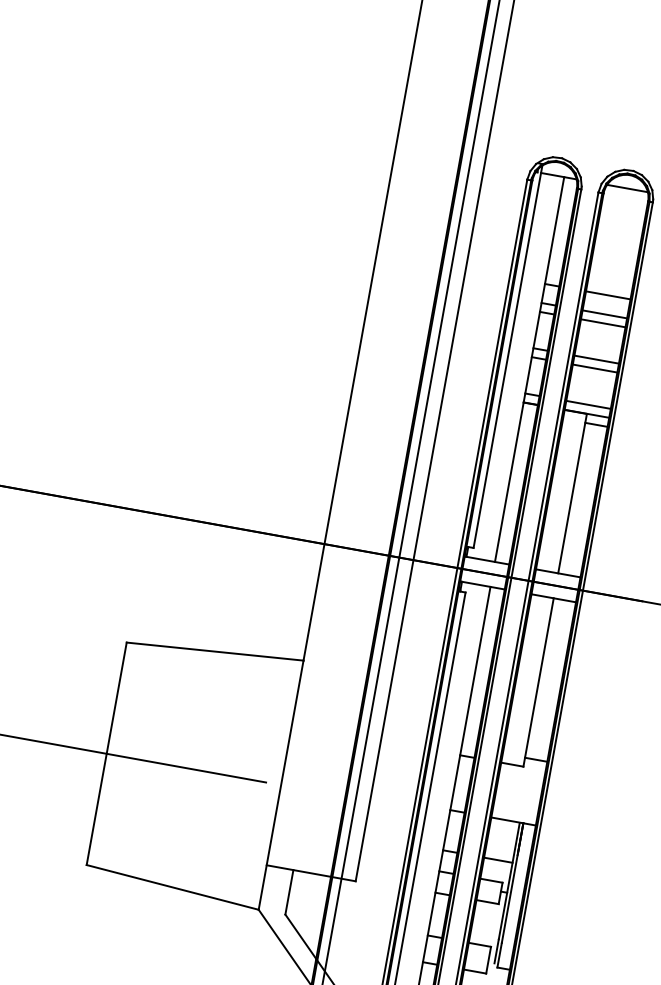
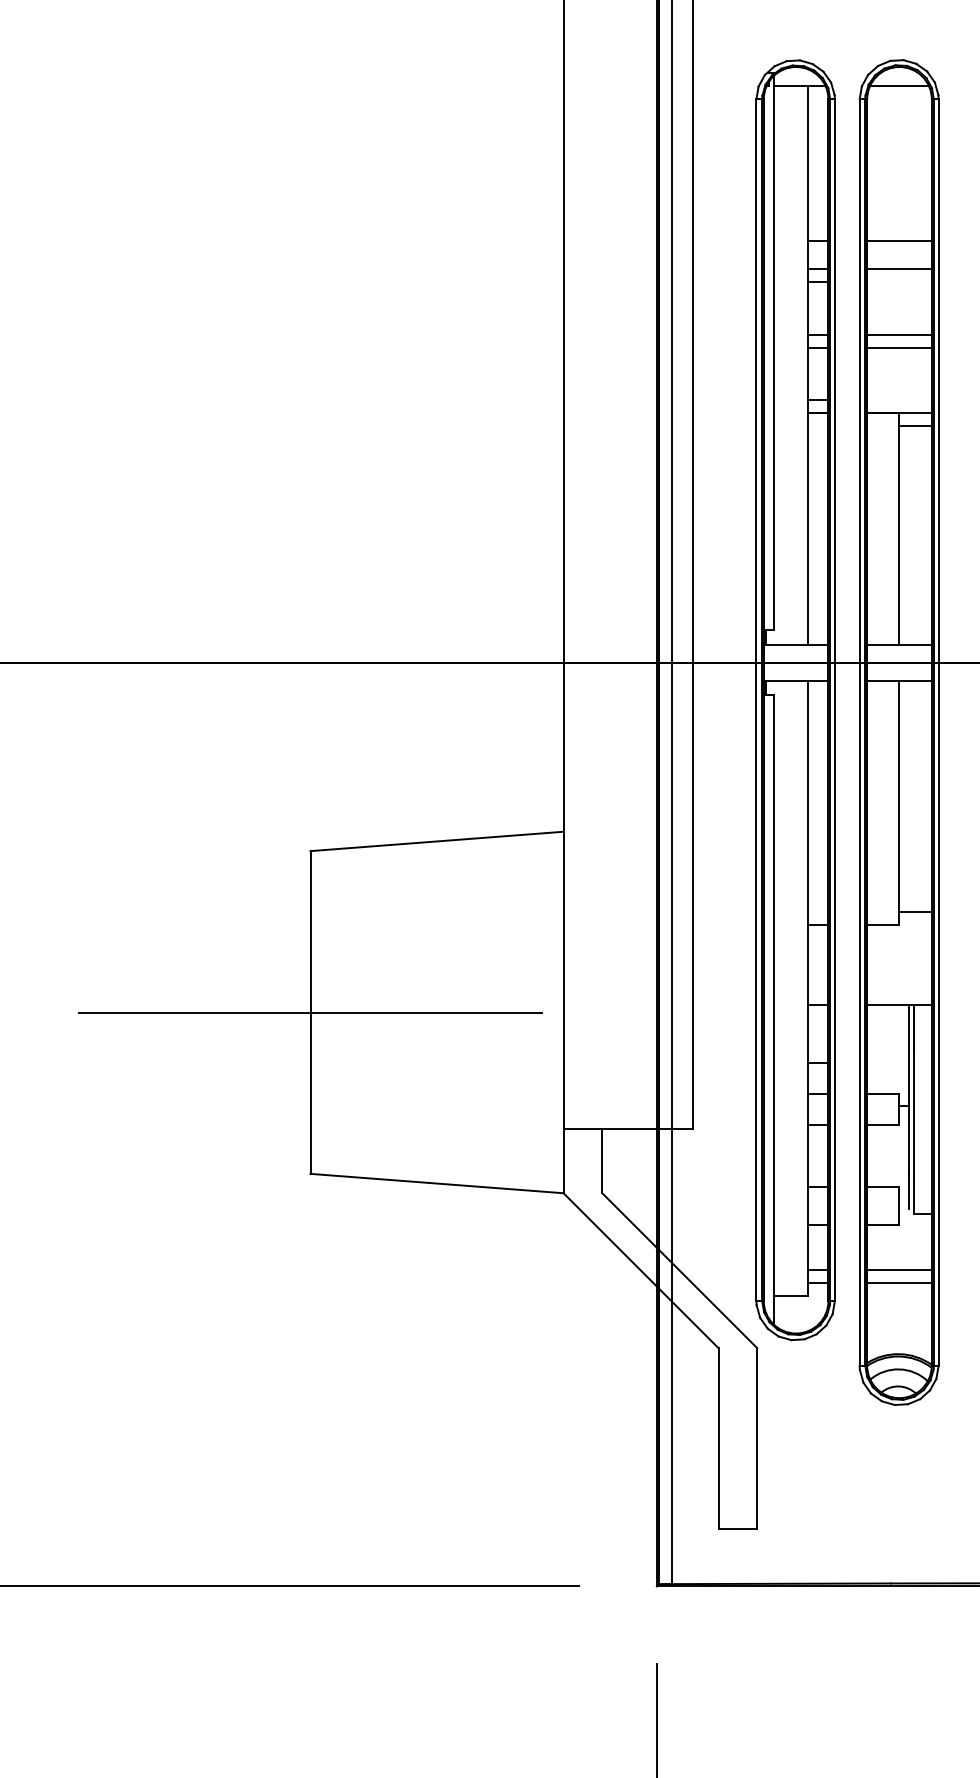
line: (603, 323) -> (899, 281), removed
line: (588, 405) -> (899, 400), removed
line: (498, 860) -> (887, 1063), removed

